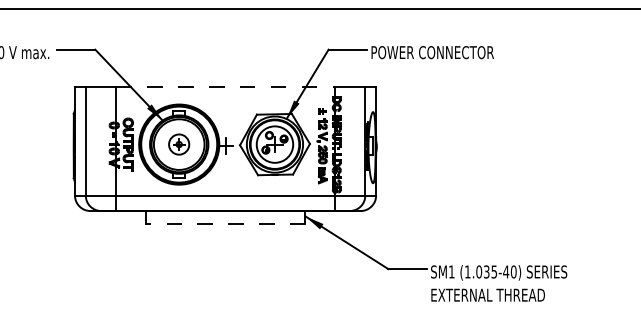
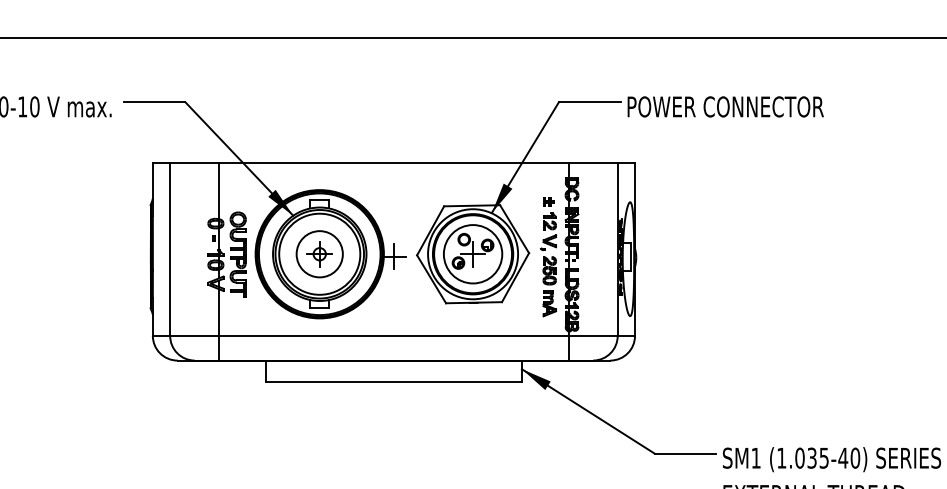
line: (226, 87) -> (395, 162), dashed -> solid
part: (178, 144) -> (318, 254), size x1.43
line: (225, 224) -> (393, 382), dashed -> solid

